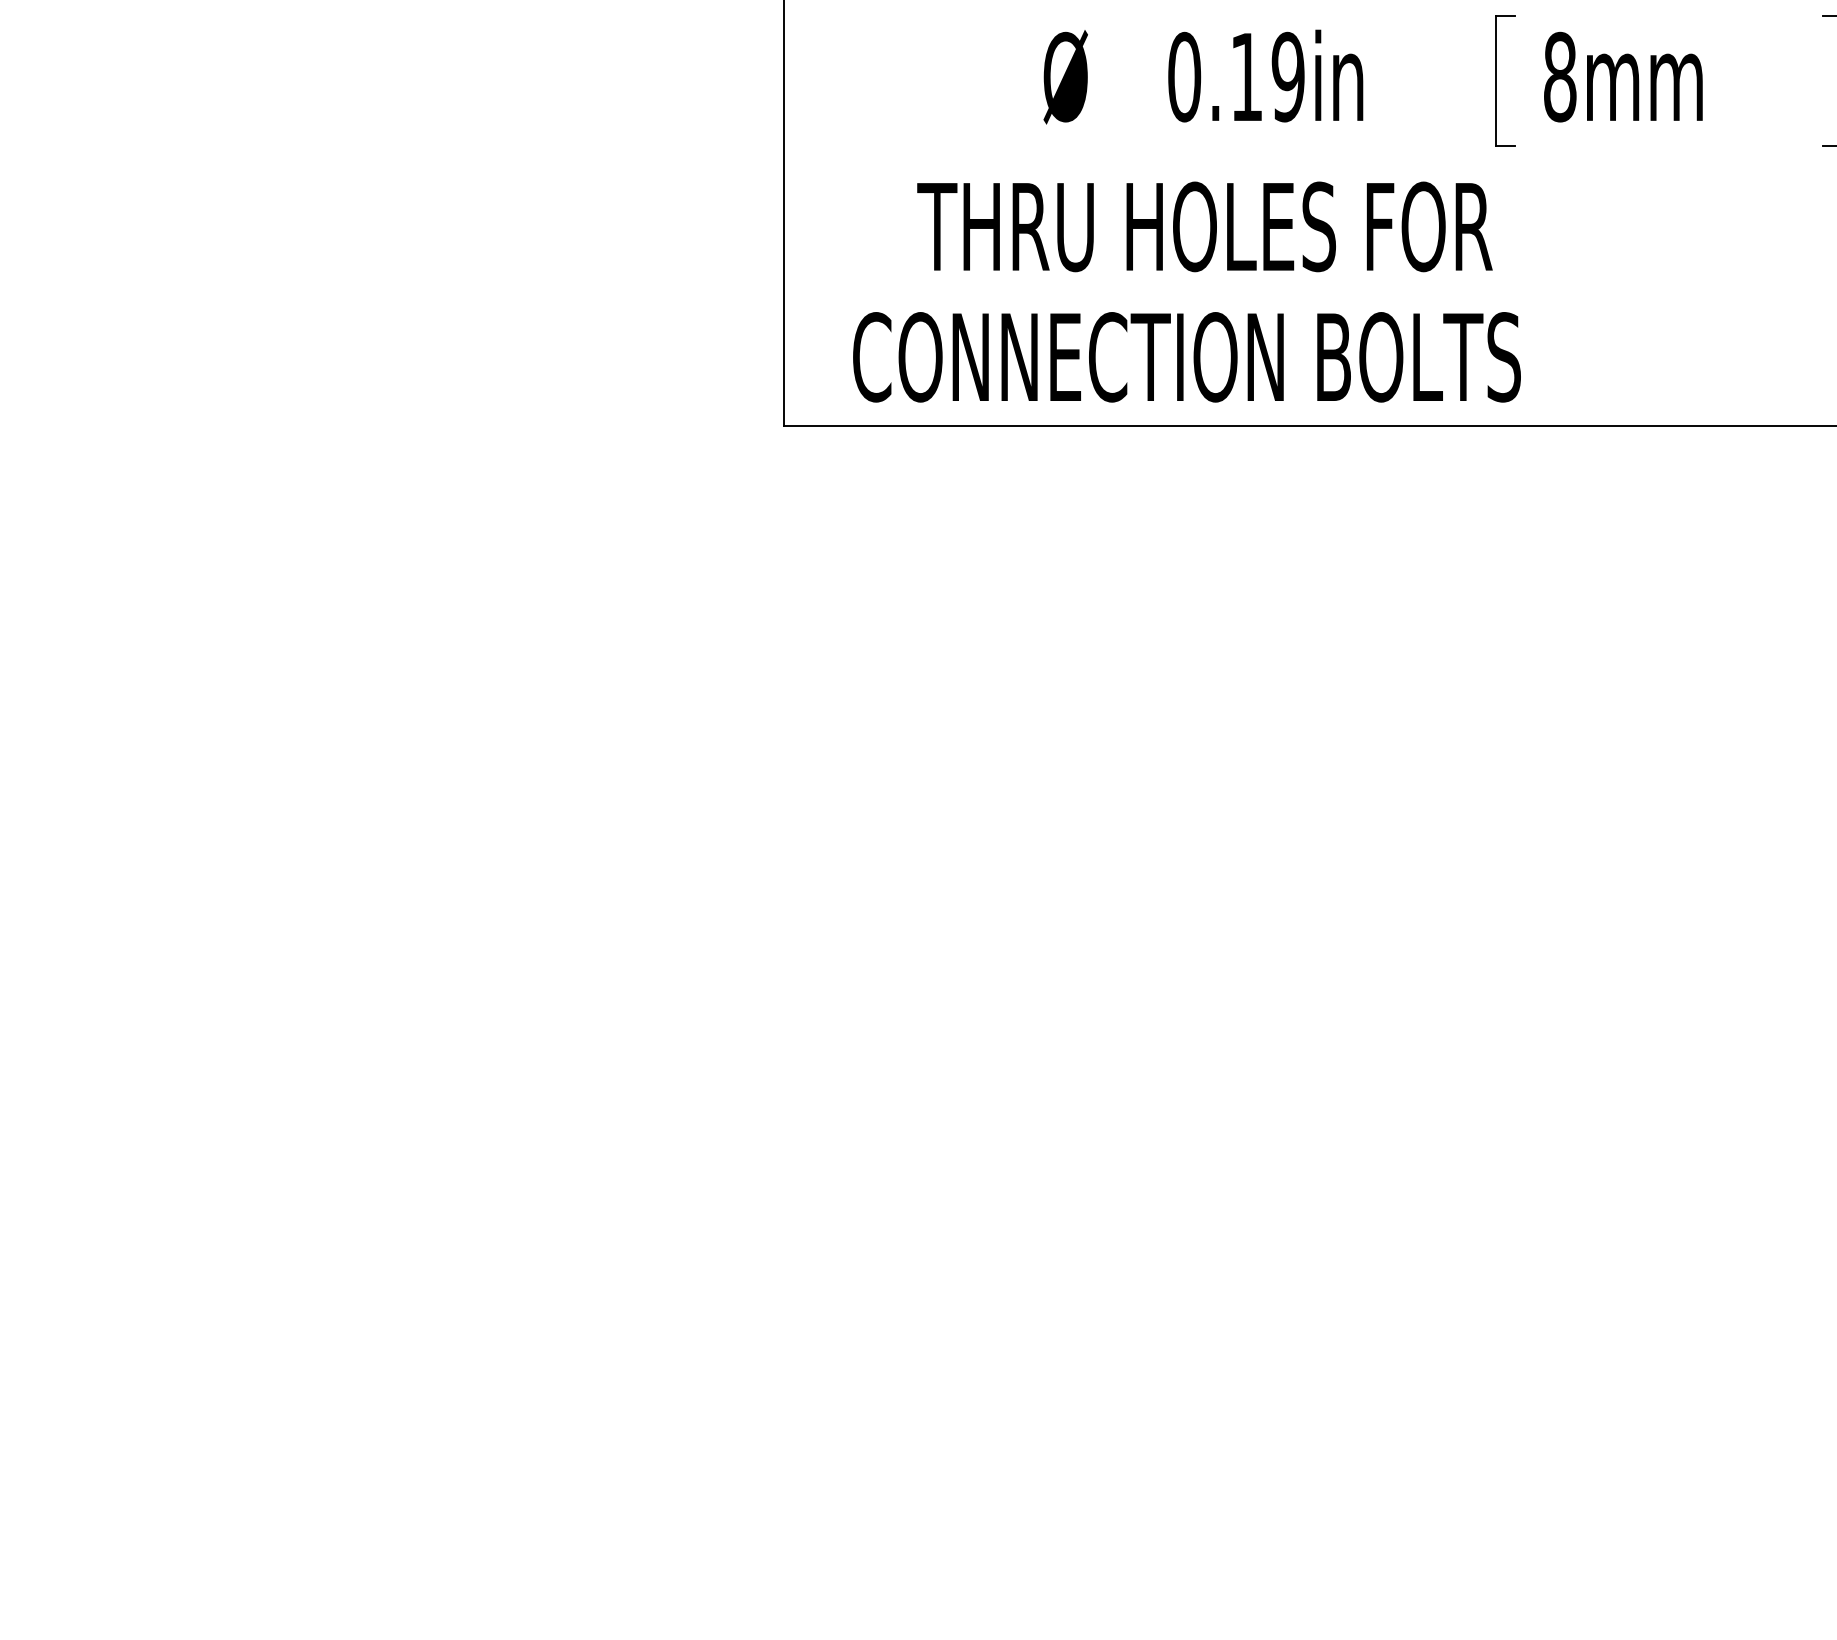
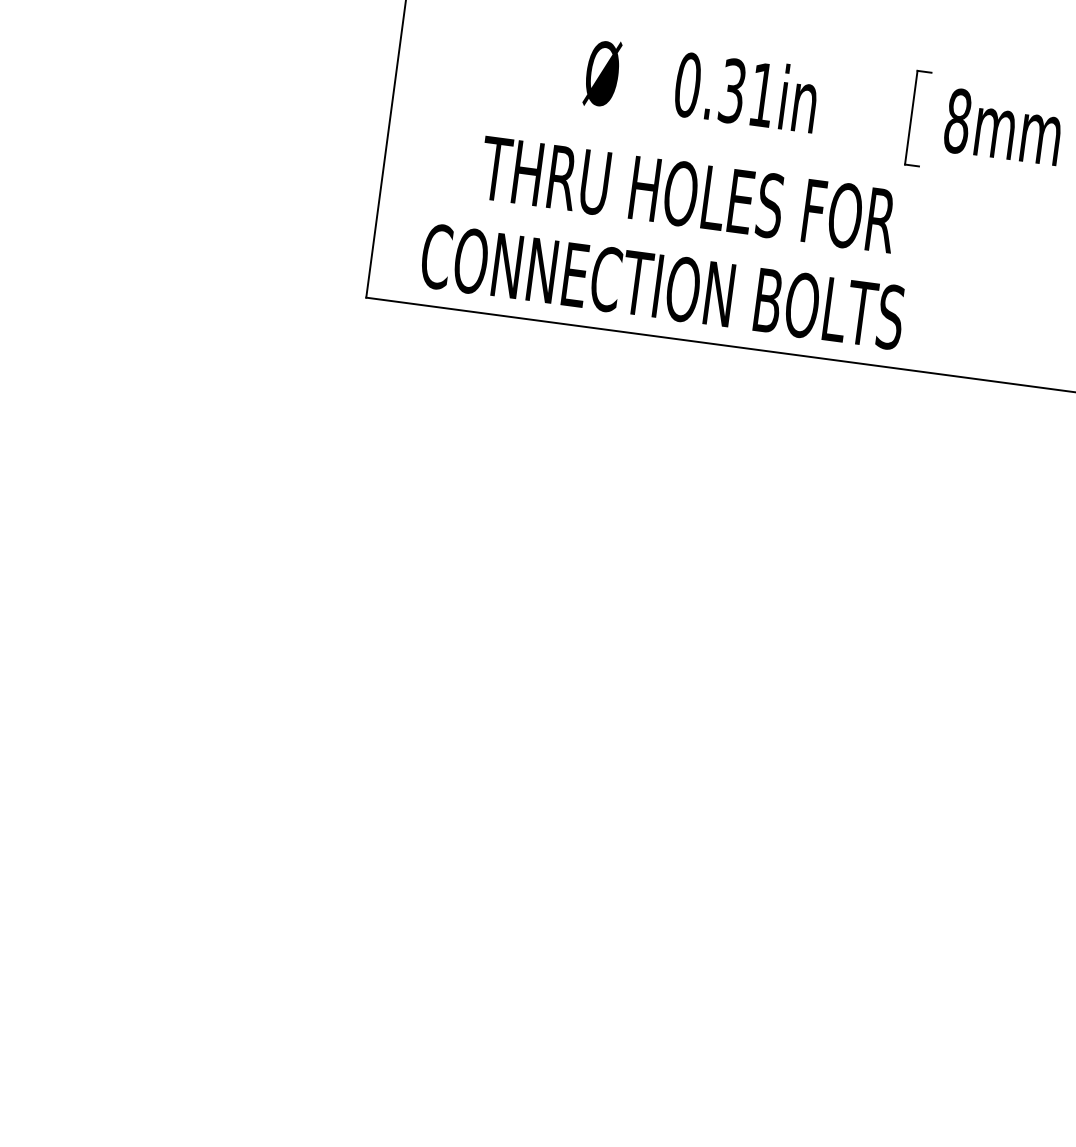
text: (1267, 76) -> (747, 92), 0.19in -> 0.31in

